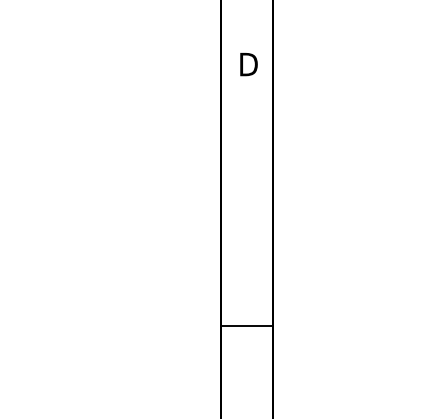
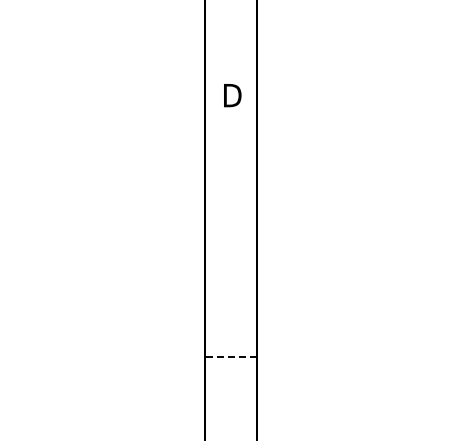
line: (246, 326) -> (230, 357), solid -> dashed

